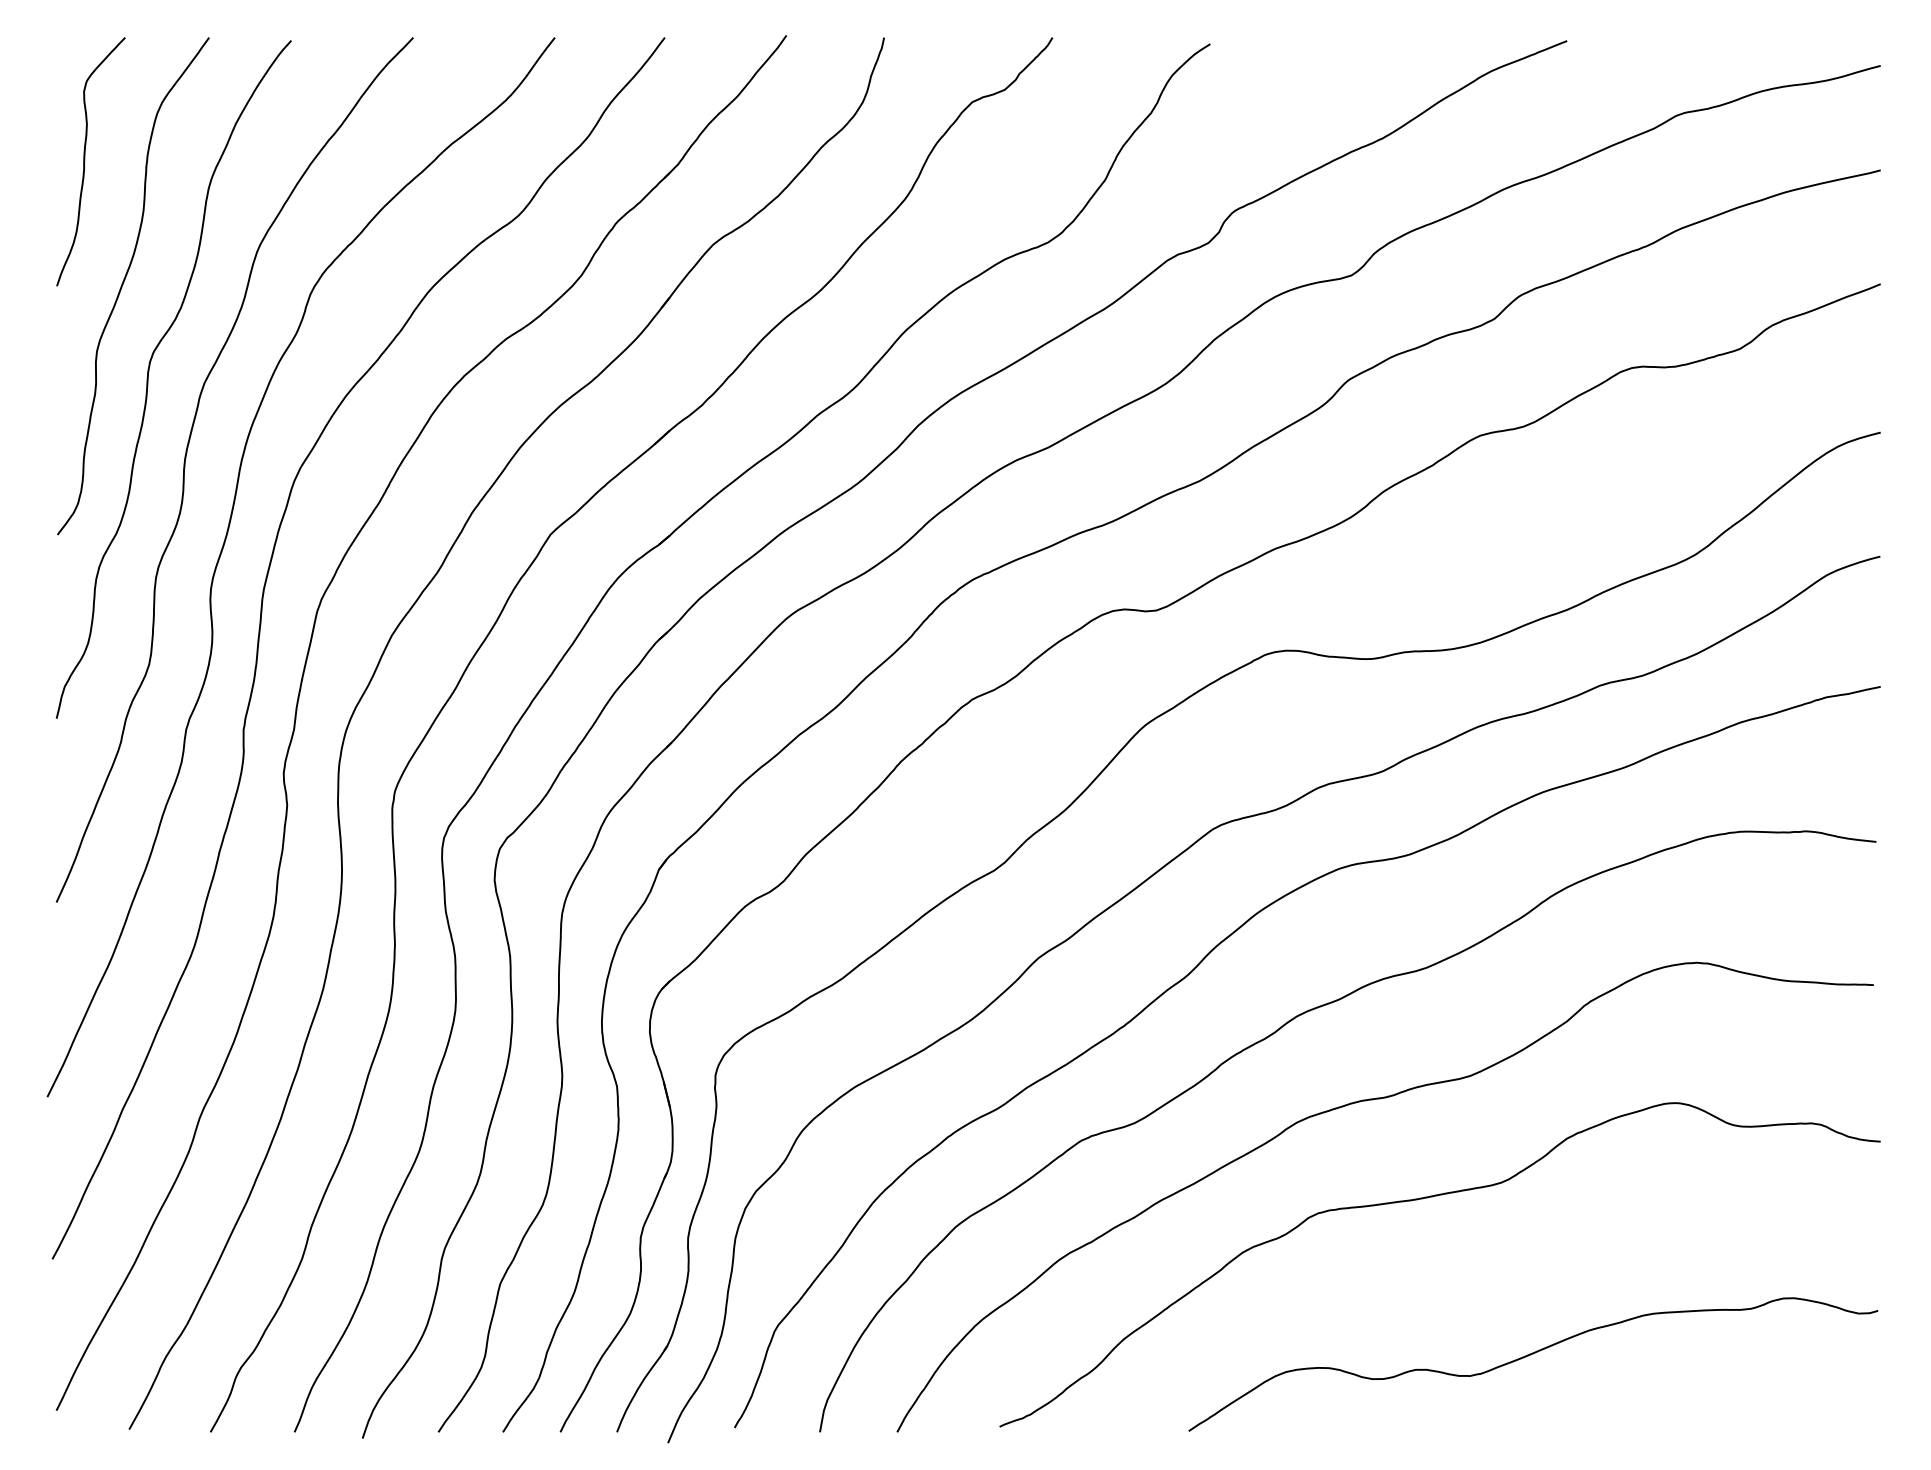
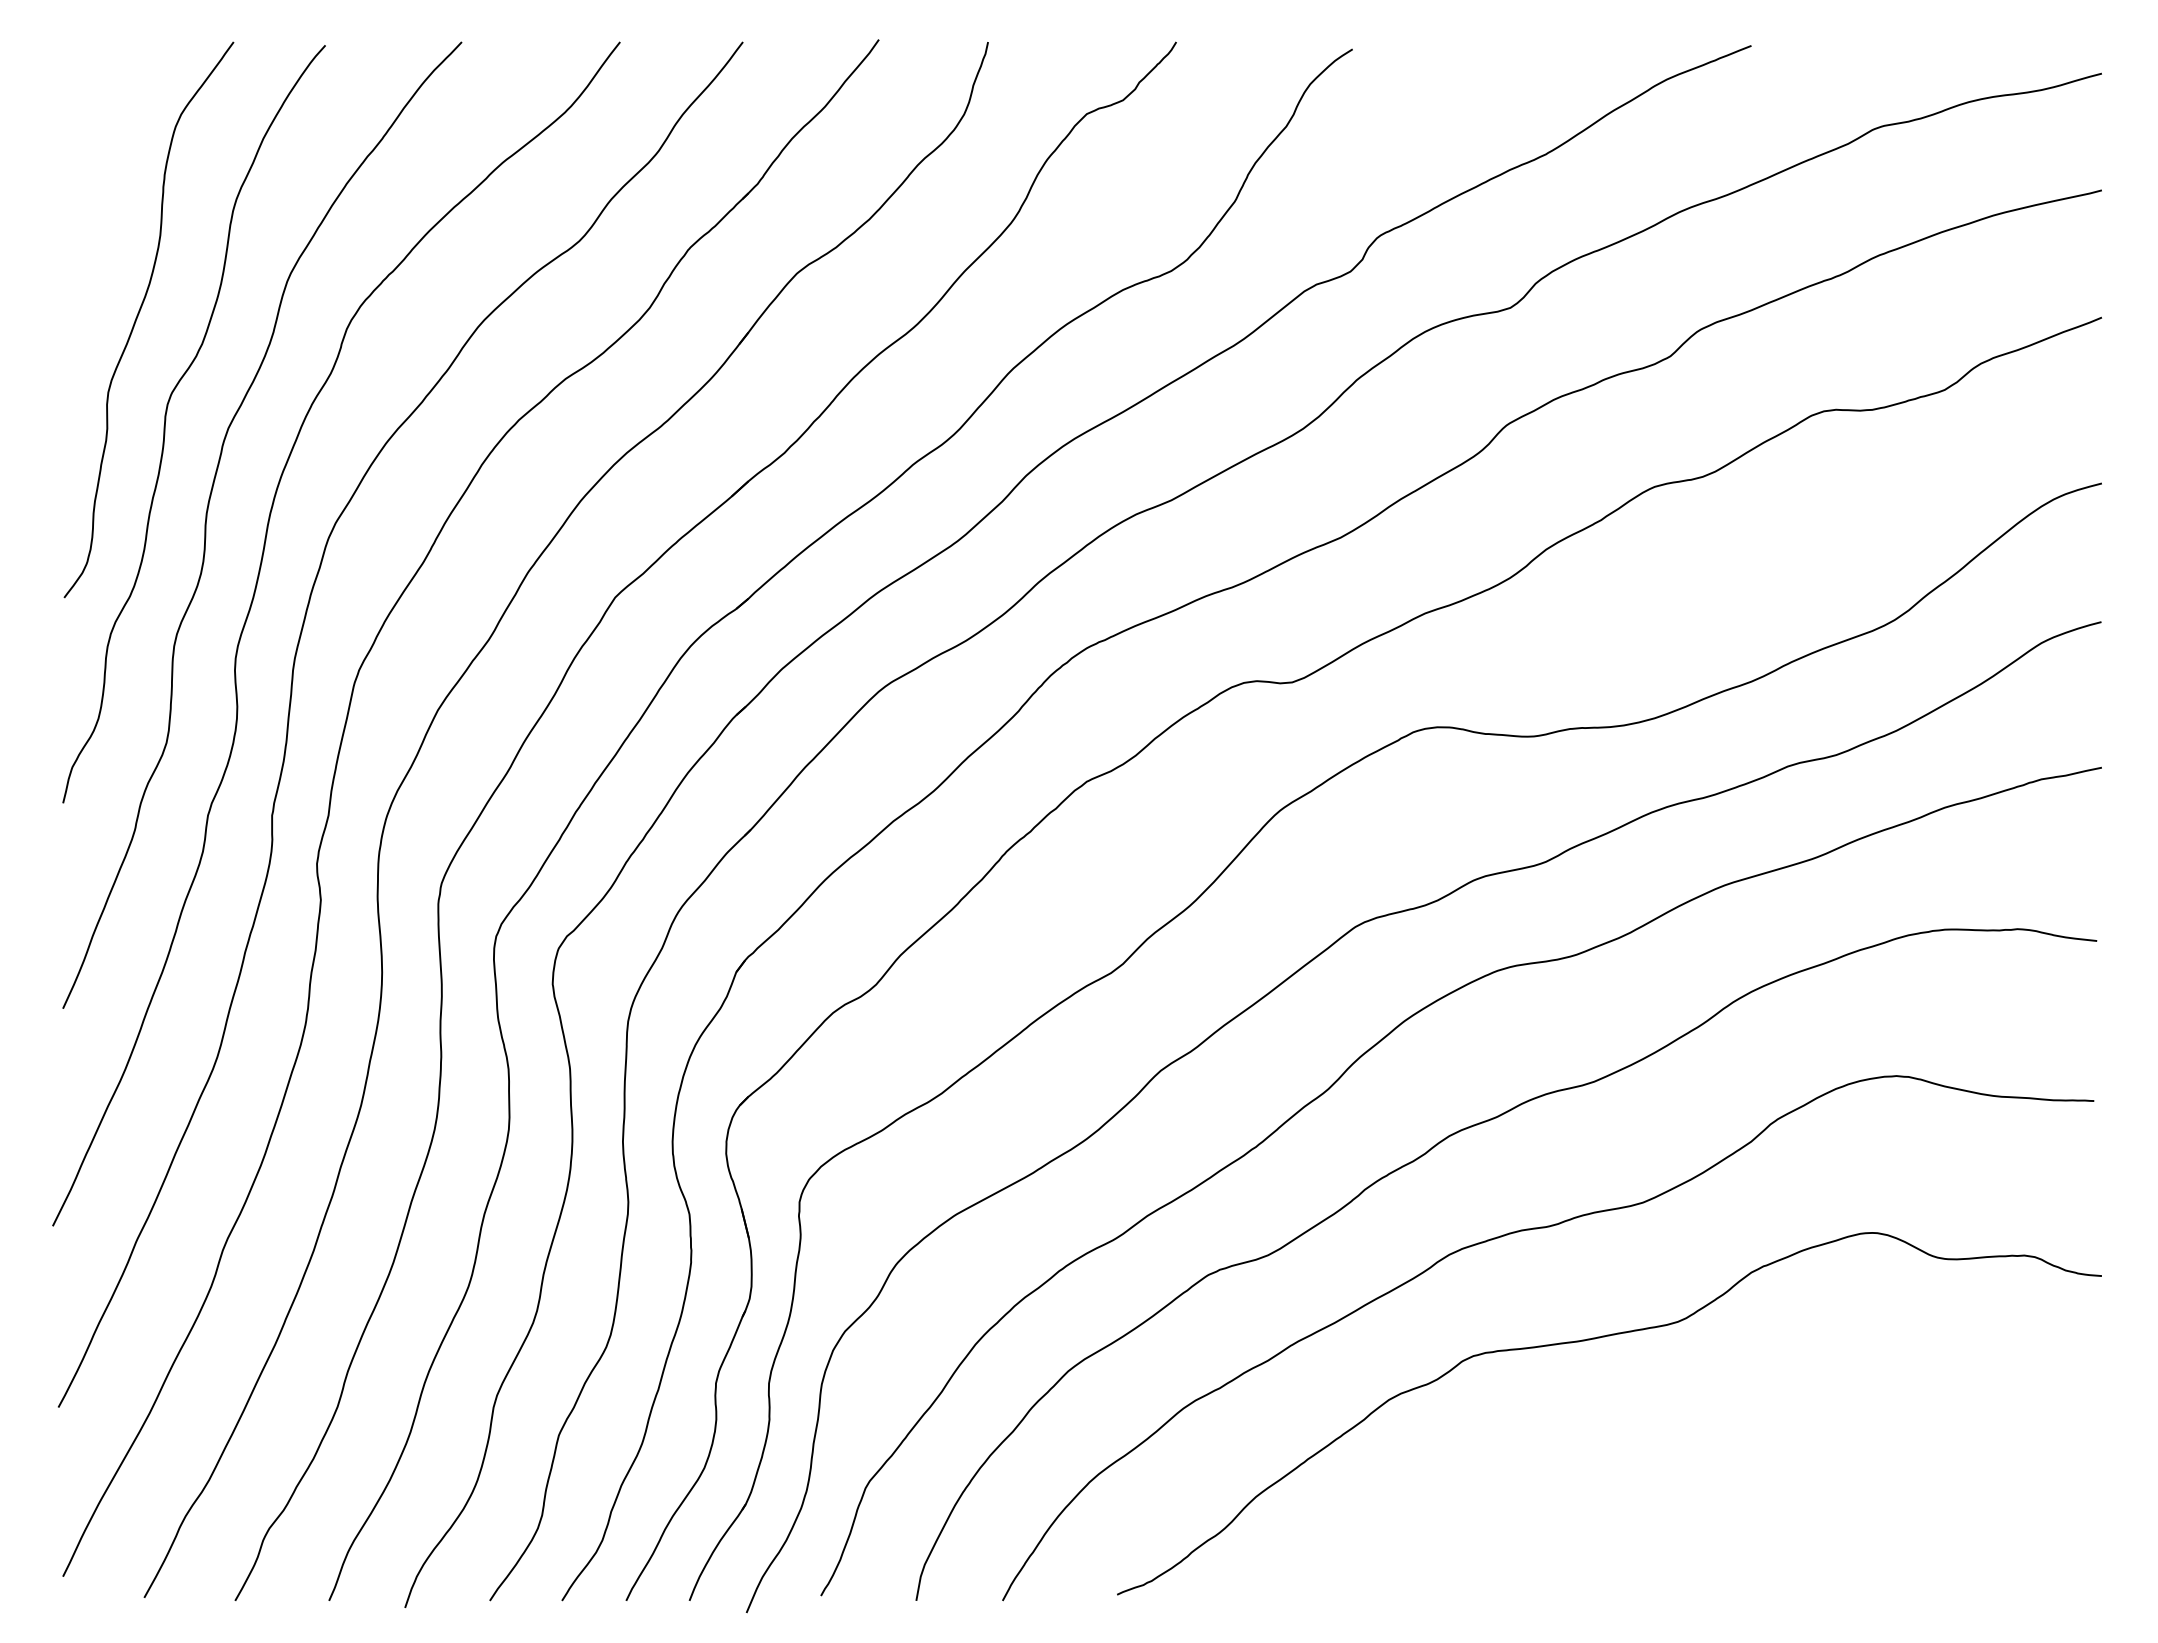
curve: (84, 161) -> (94, 180), removed
curve: (1529, 1355) -> (1709, 1515), removed

